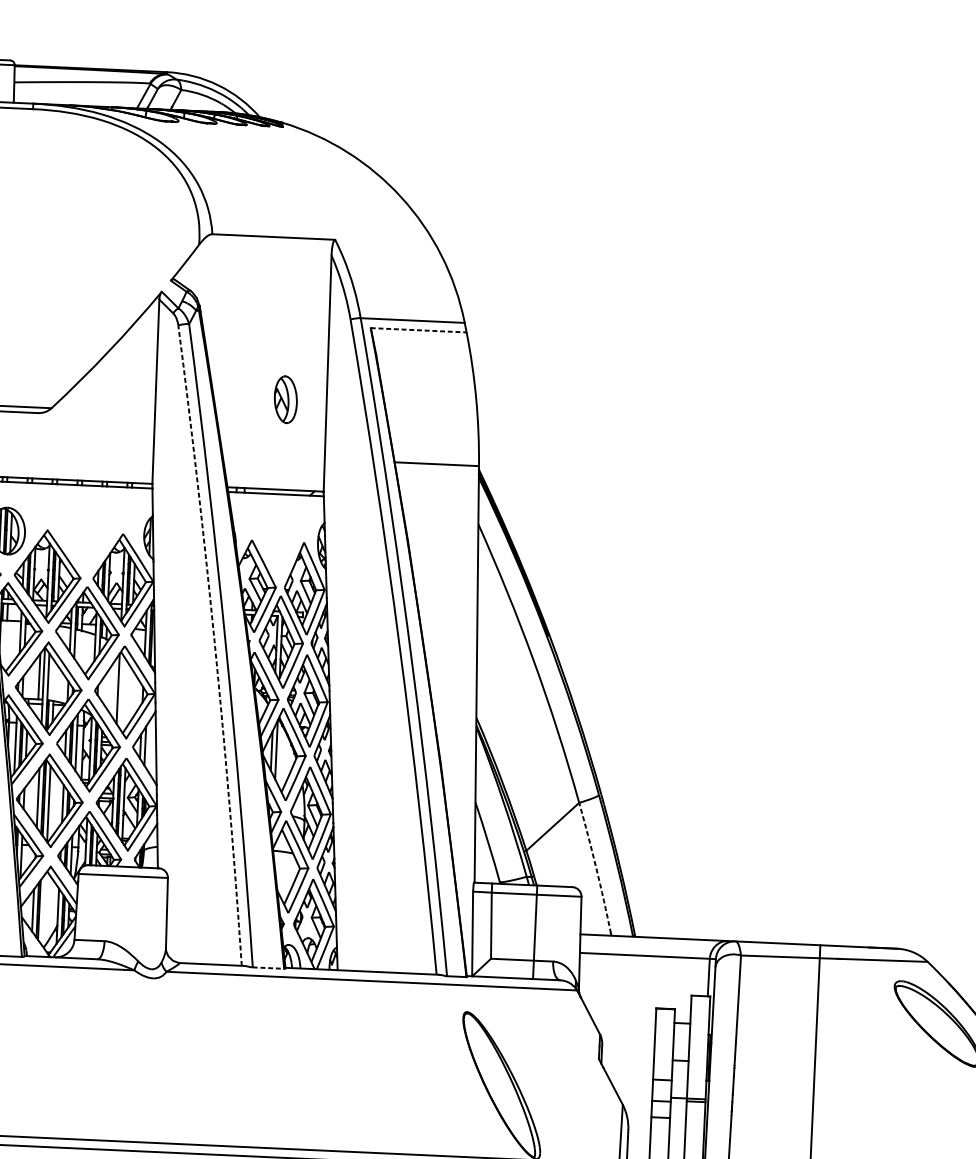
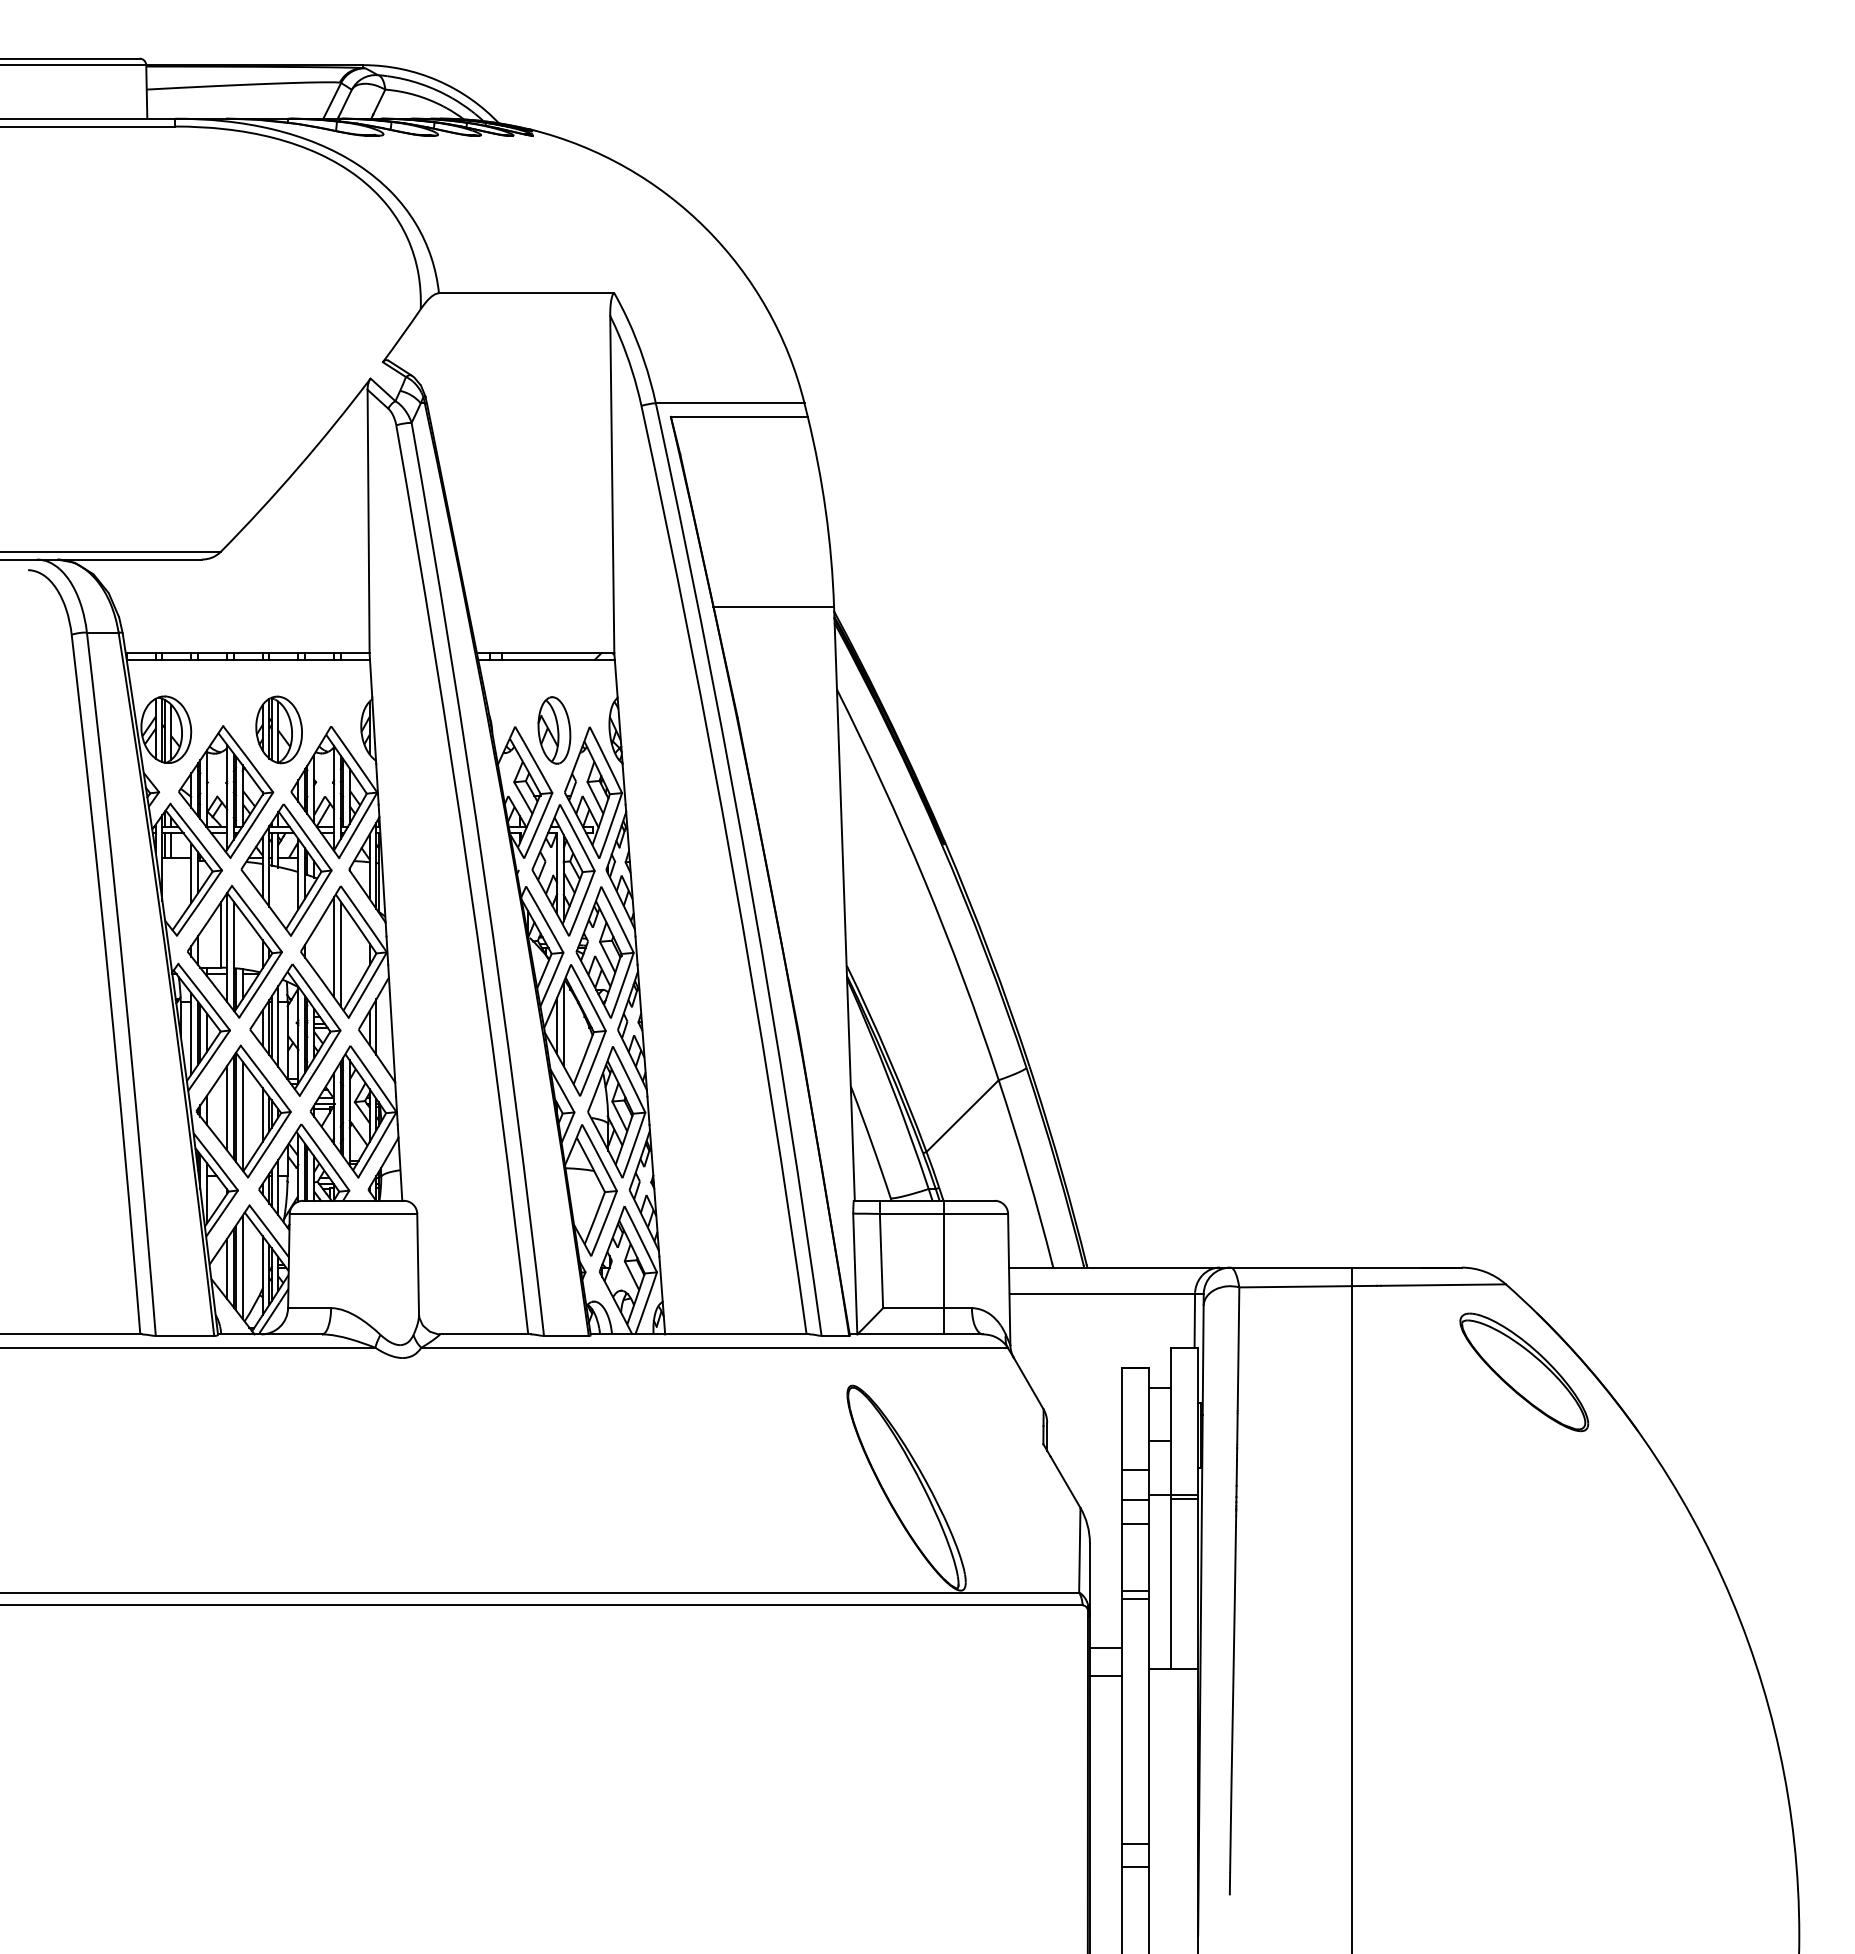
line: (418, 330) -> (739, 416), dashed -> solid
part: (285, 399) -> (554, 730), moved
part: (86, 534) -> (278, 729), added
arc: (215, 644) -> (469, 878), dashed -> solid
line: (122, 693) -> (340, 953), added
arc: (596, 867) -> (1027, 1171), dashed -> solid
line: (43, 909) -> (242, 1267), added
line: (268, 967) -> (566, 1335), dashed -> solid

